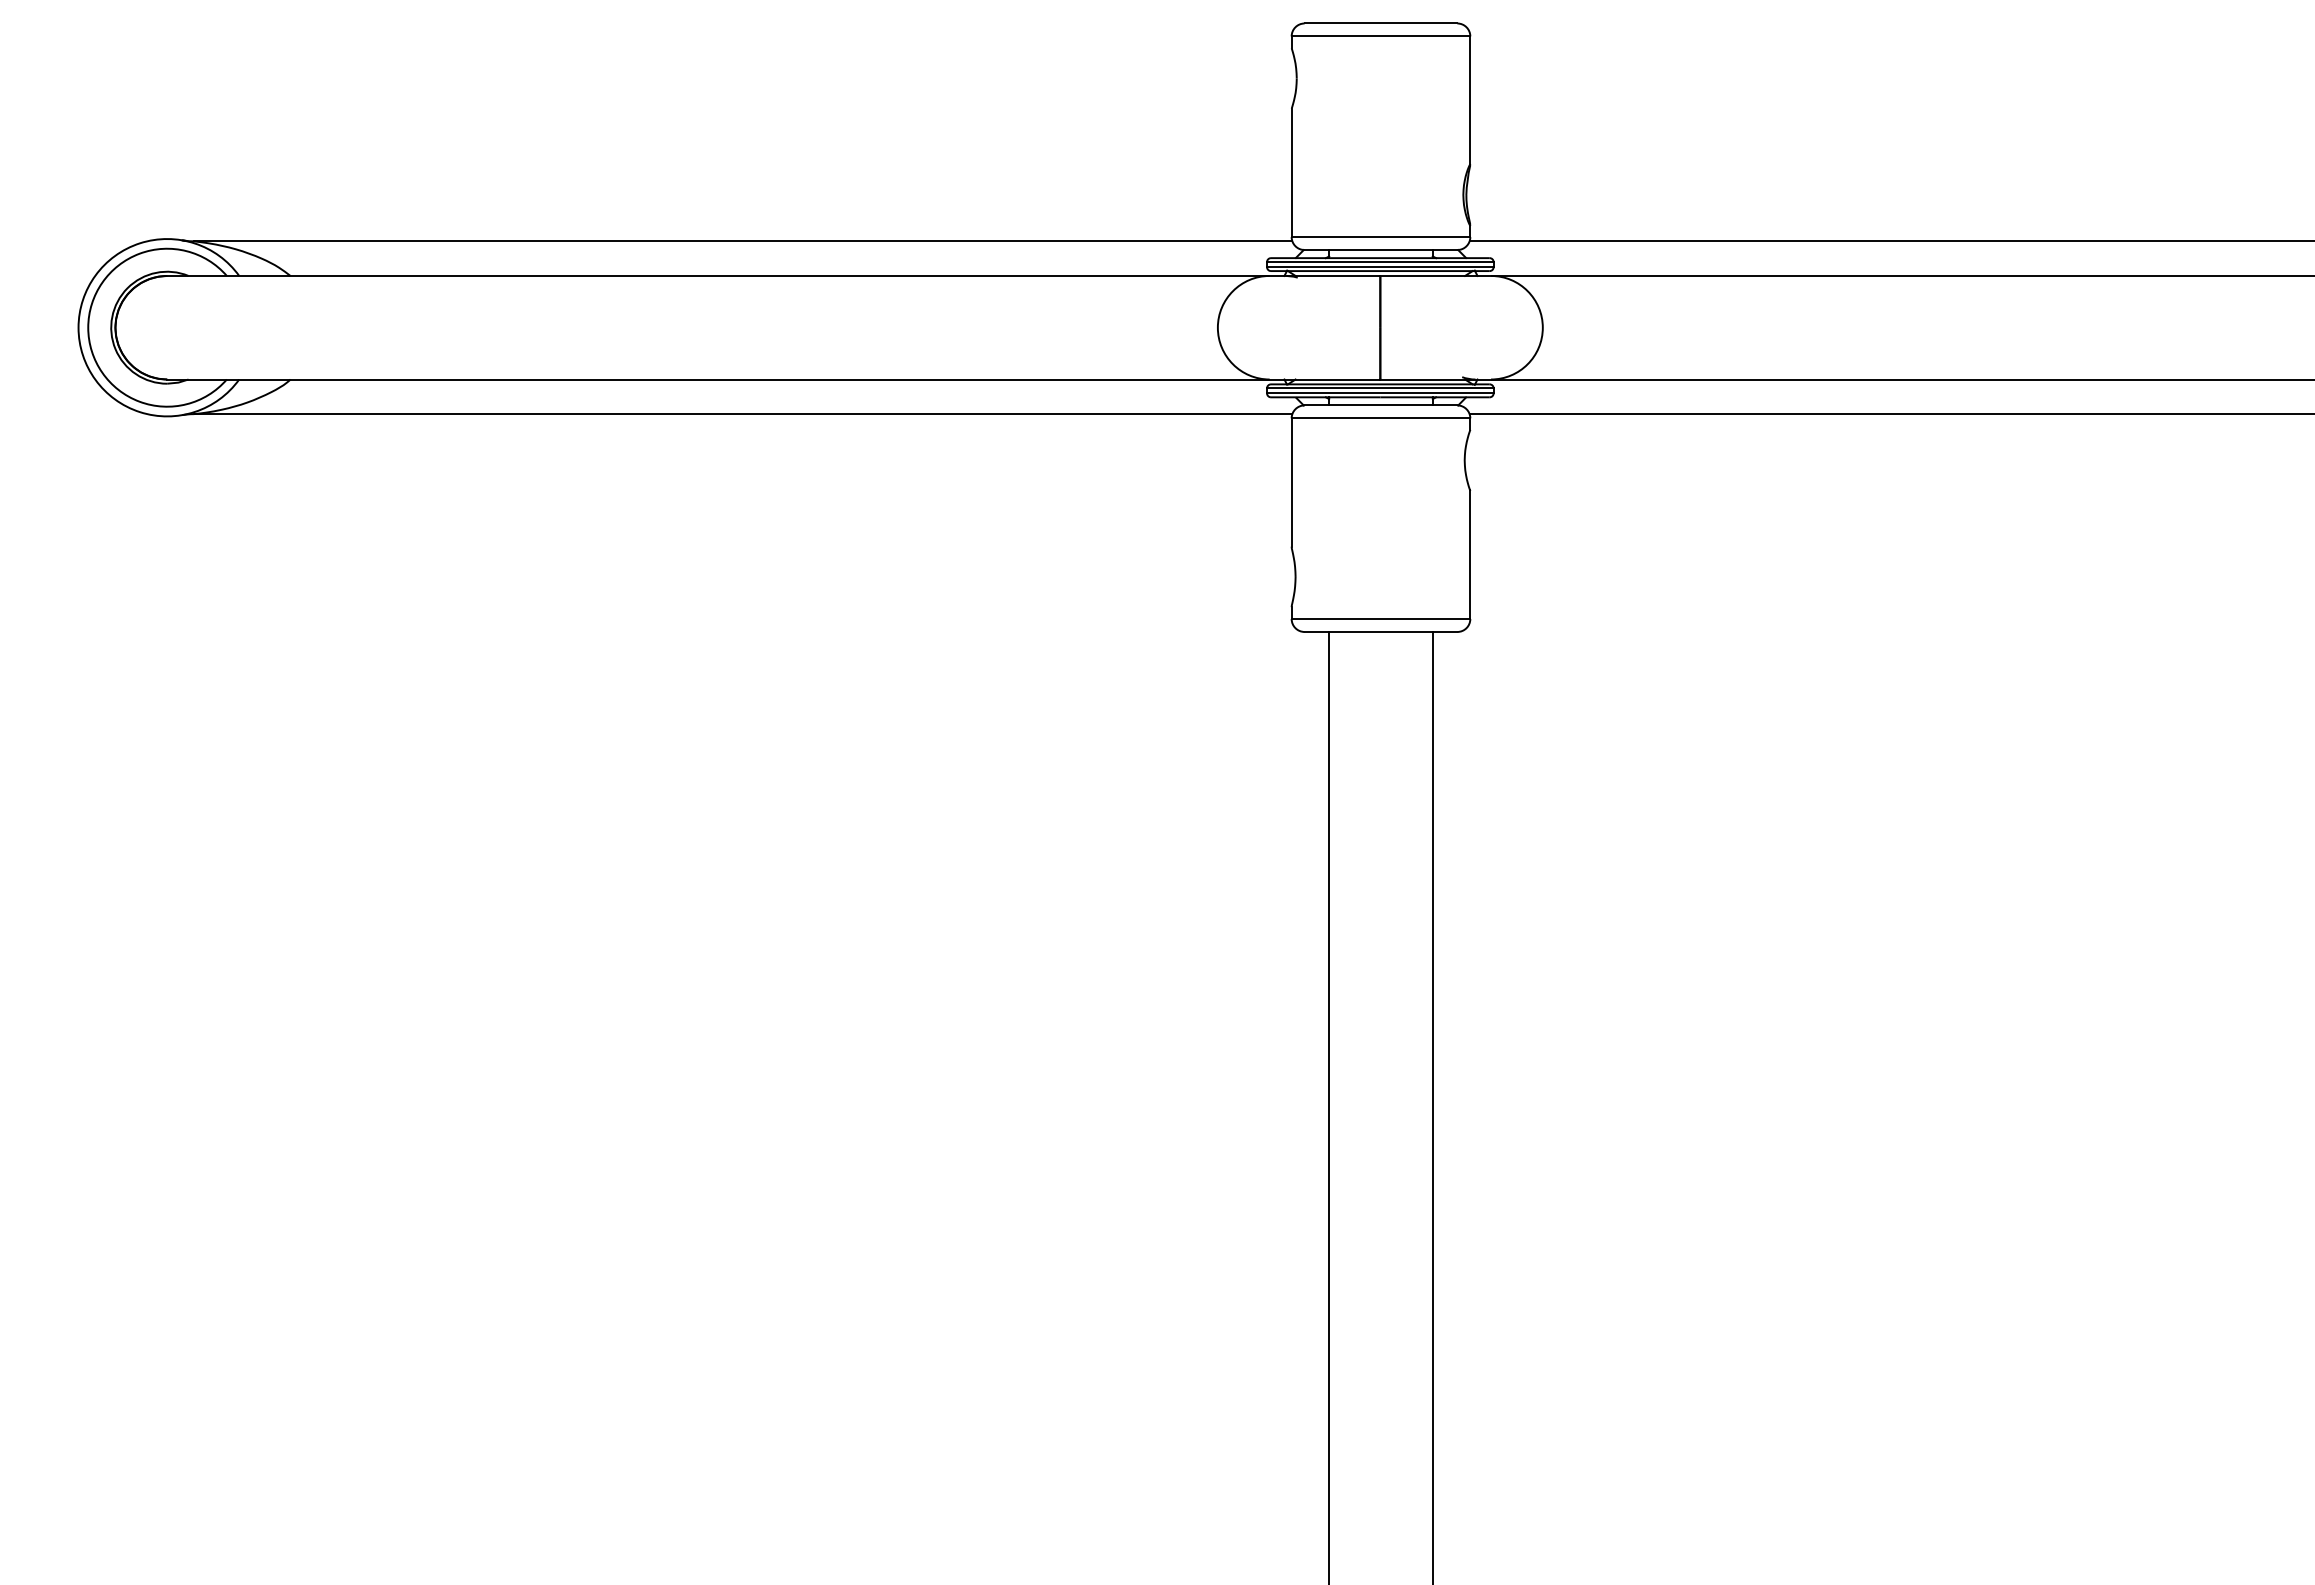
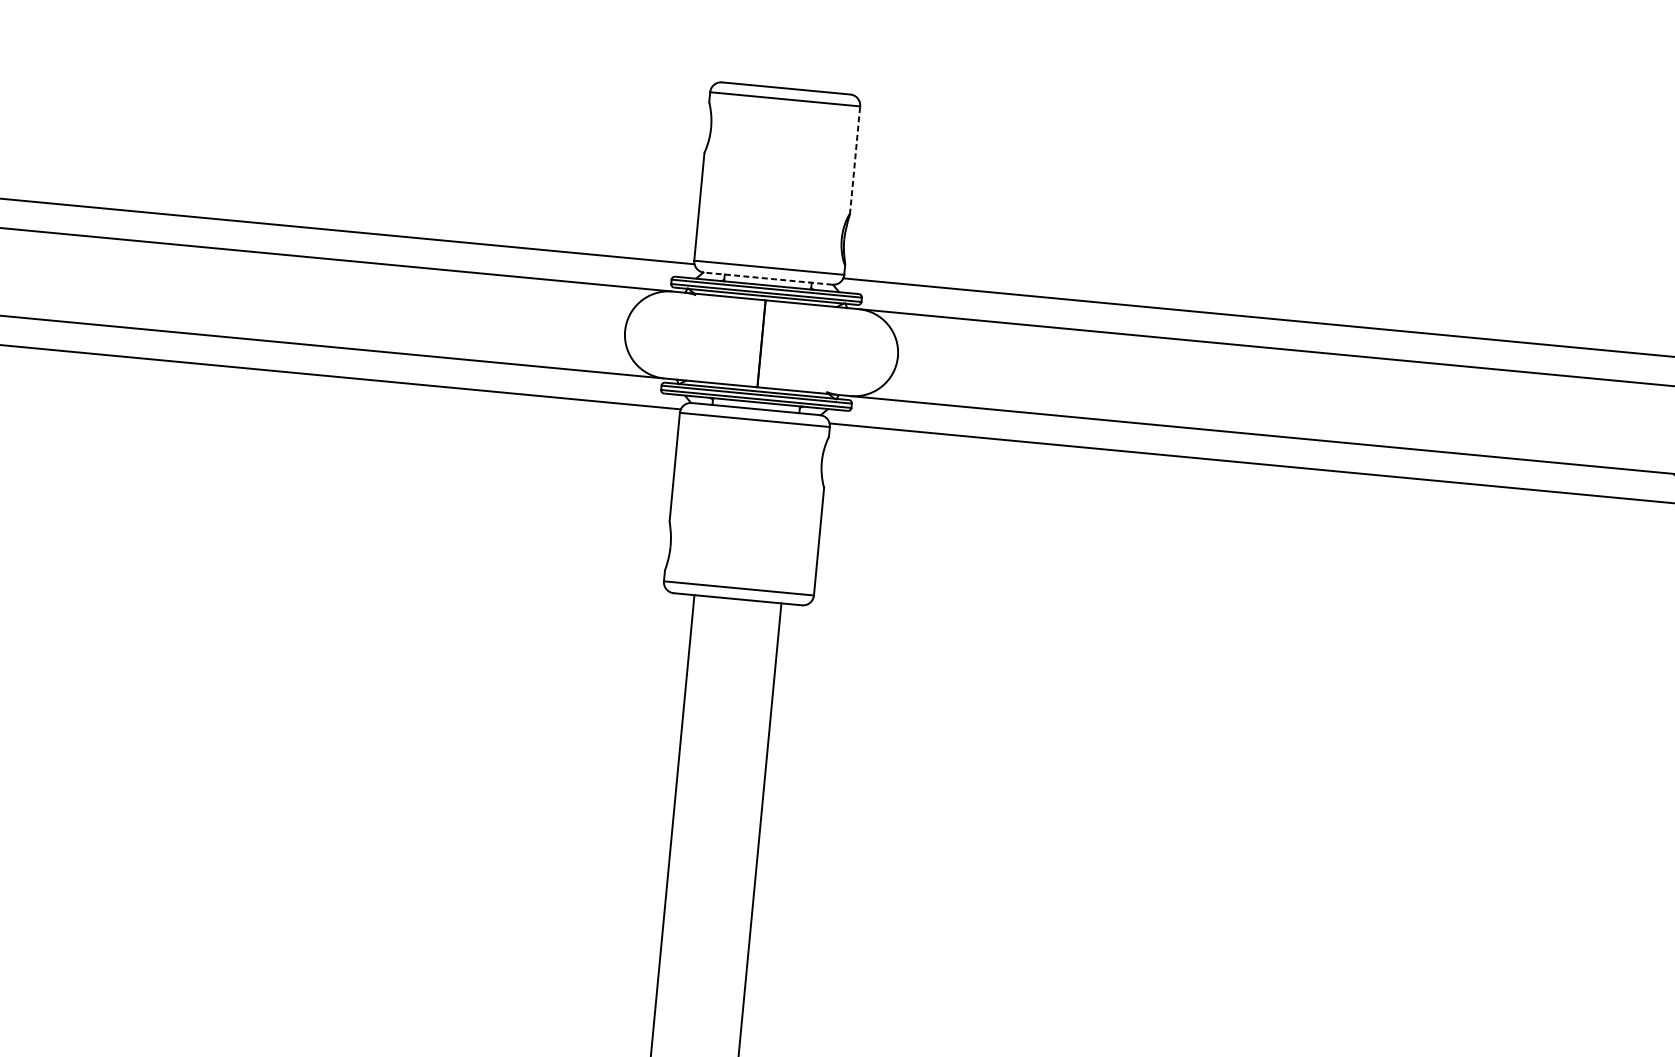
line: (1470, 100) -> (855, 160), solid -> dashed
line: (1380, 250) -> (767, 278), solid -> dashed

